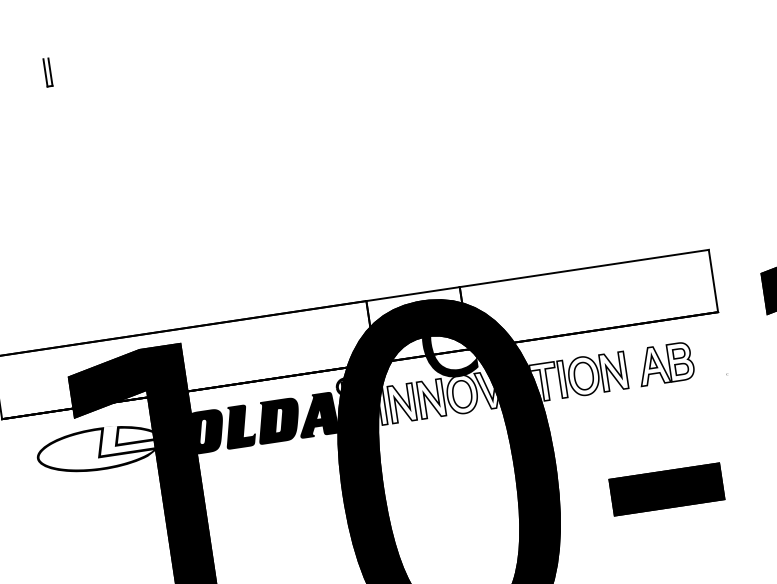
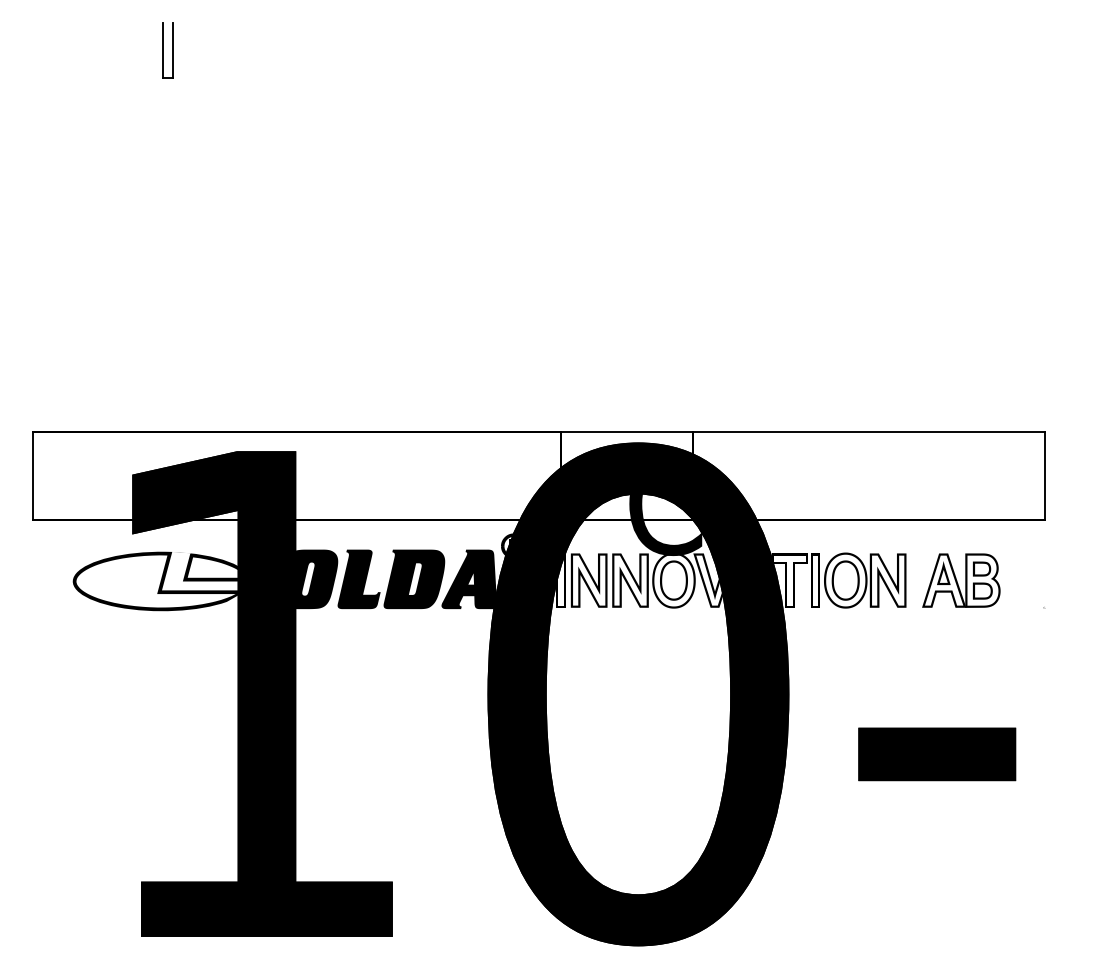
part: (47, 72) -> (167, 50), size x1.43

